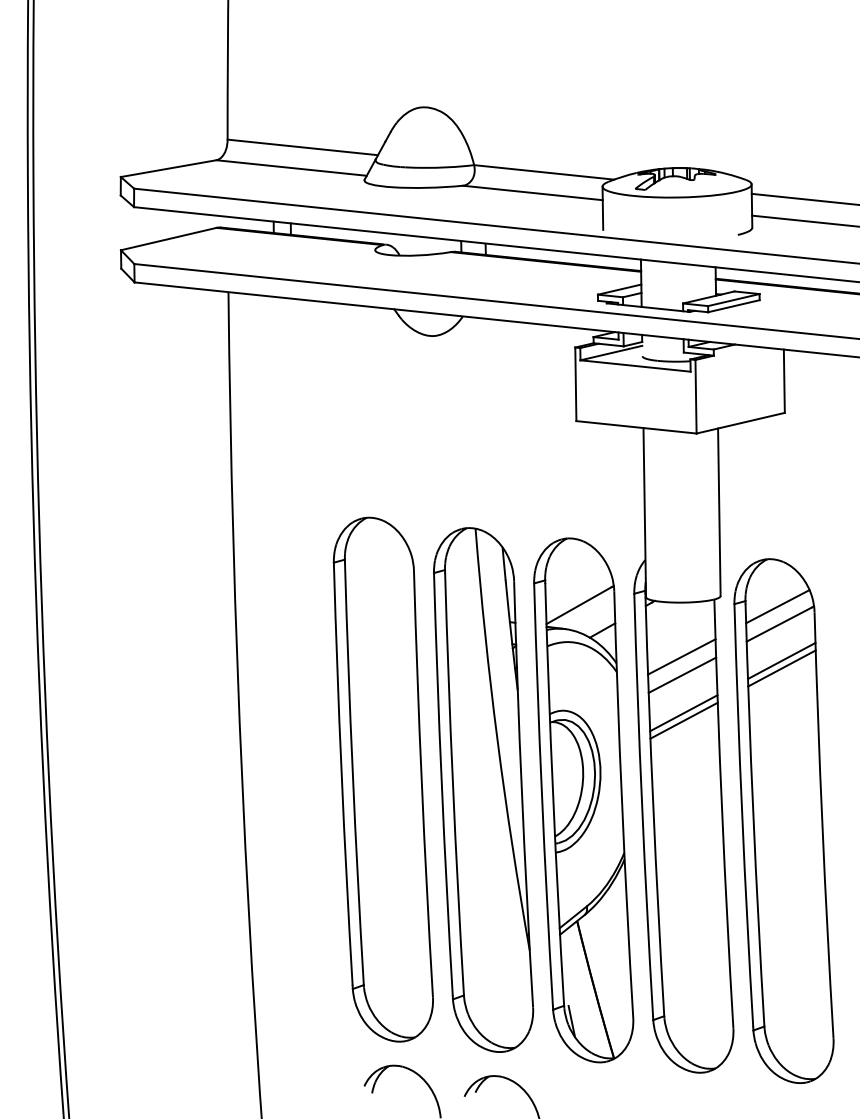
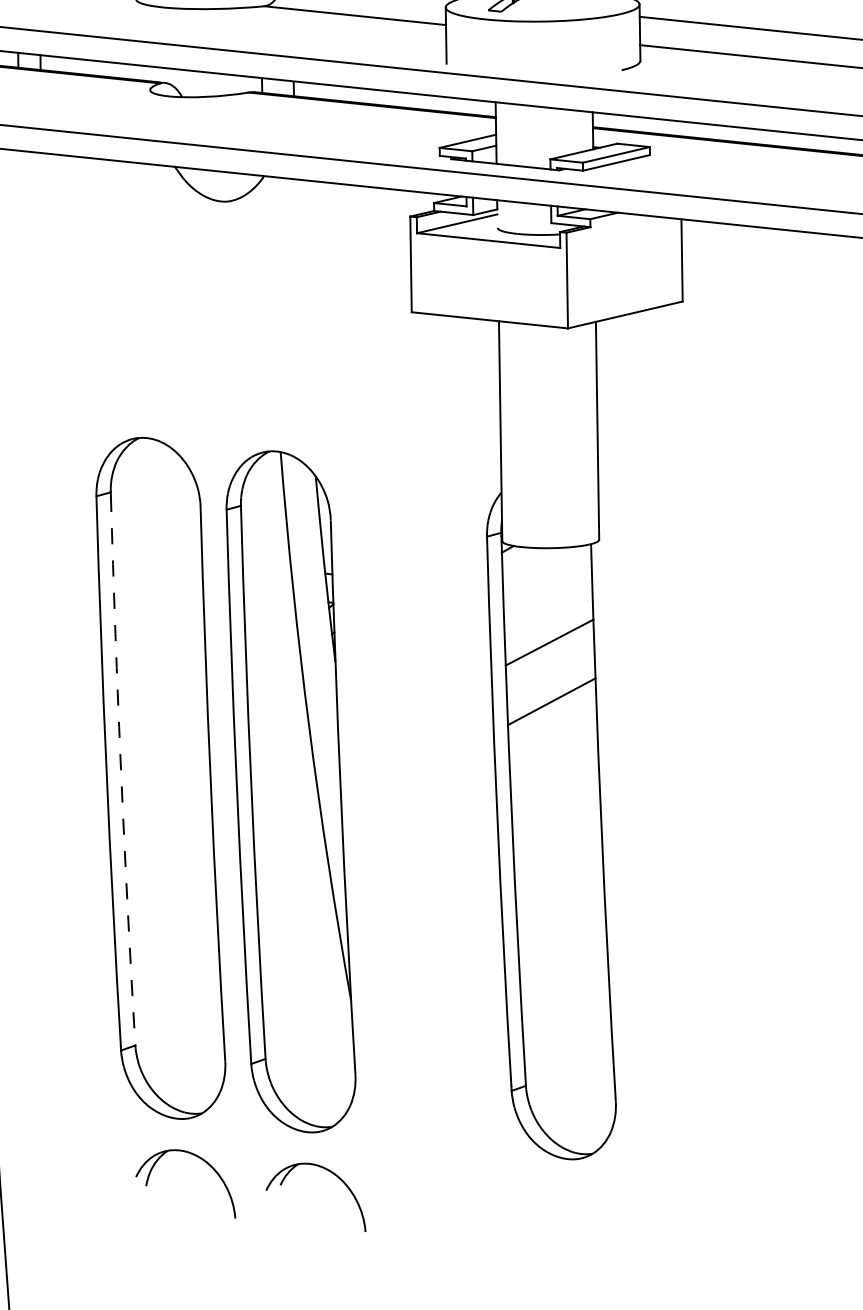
line: (681, 656) -> (548, 618), removed
line: (683, 713) -> (550, 692), removed
arc: (352, 773) -> (120, 770), solid -> dashed
part: (583, 800) -> (420, 805), removed
part: (783, 820) -> (680, 831), removed

